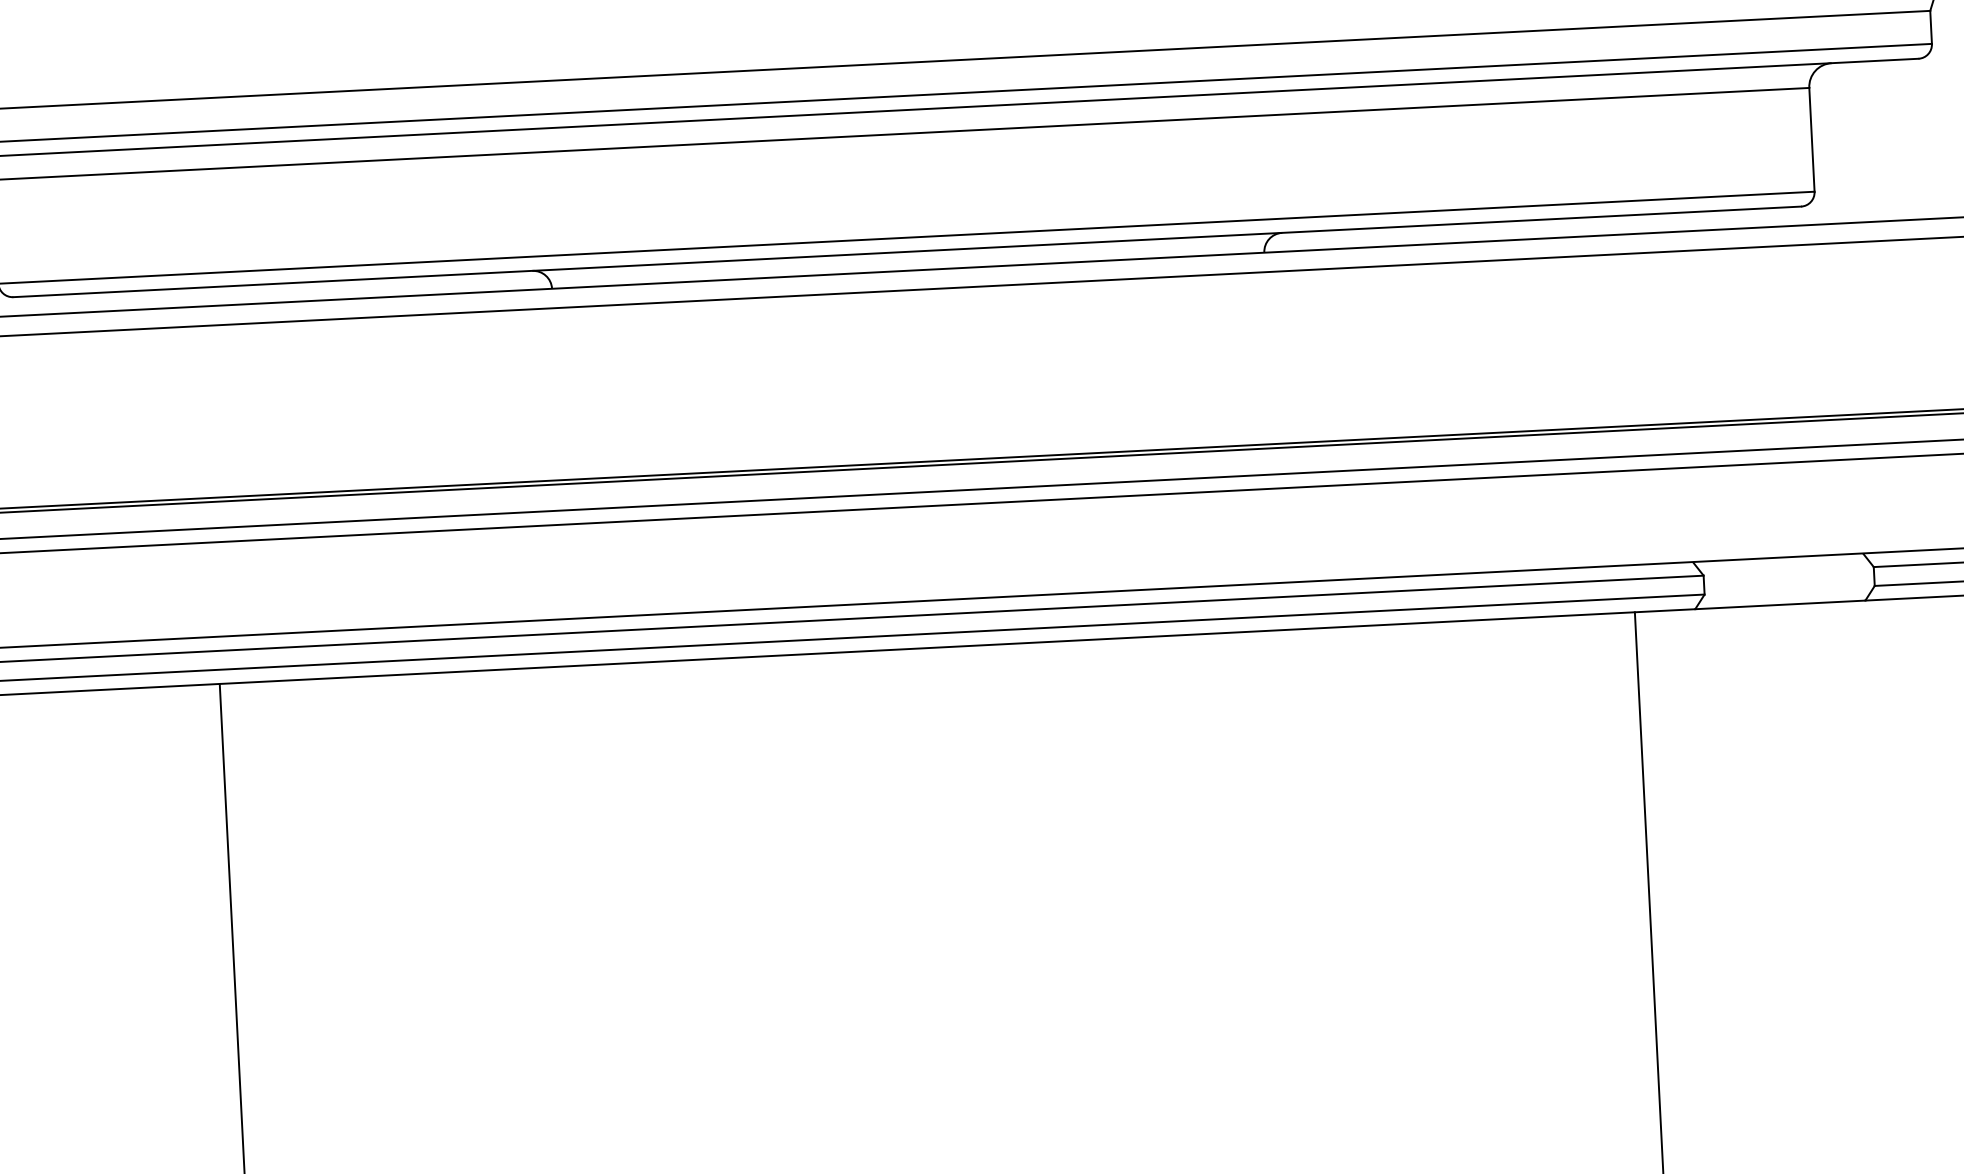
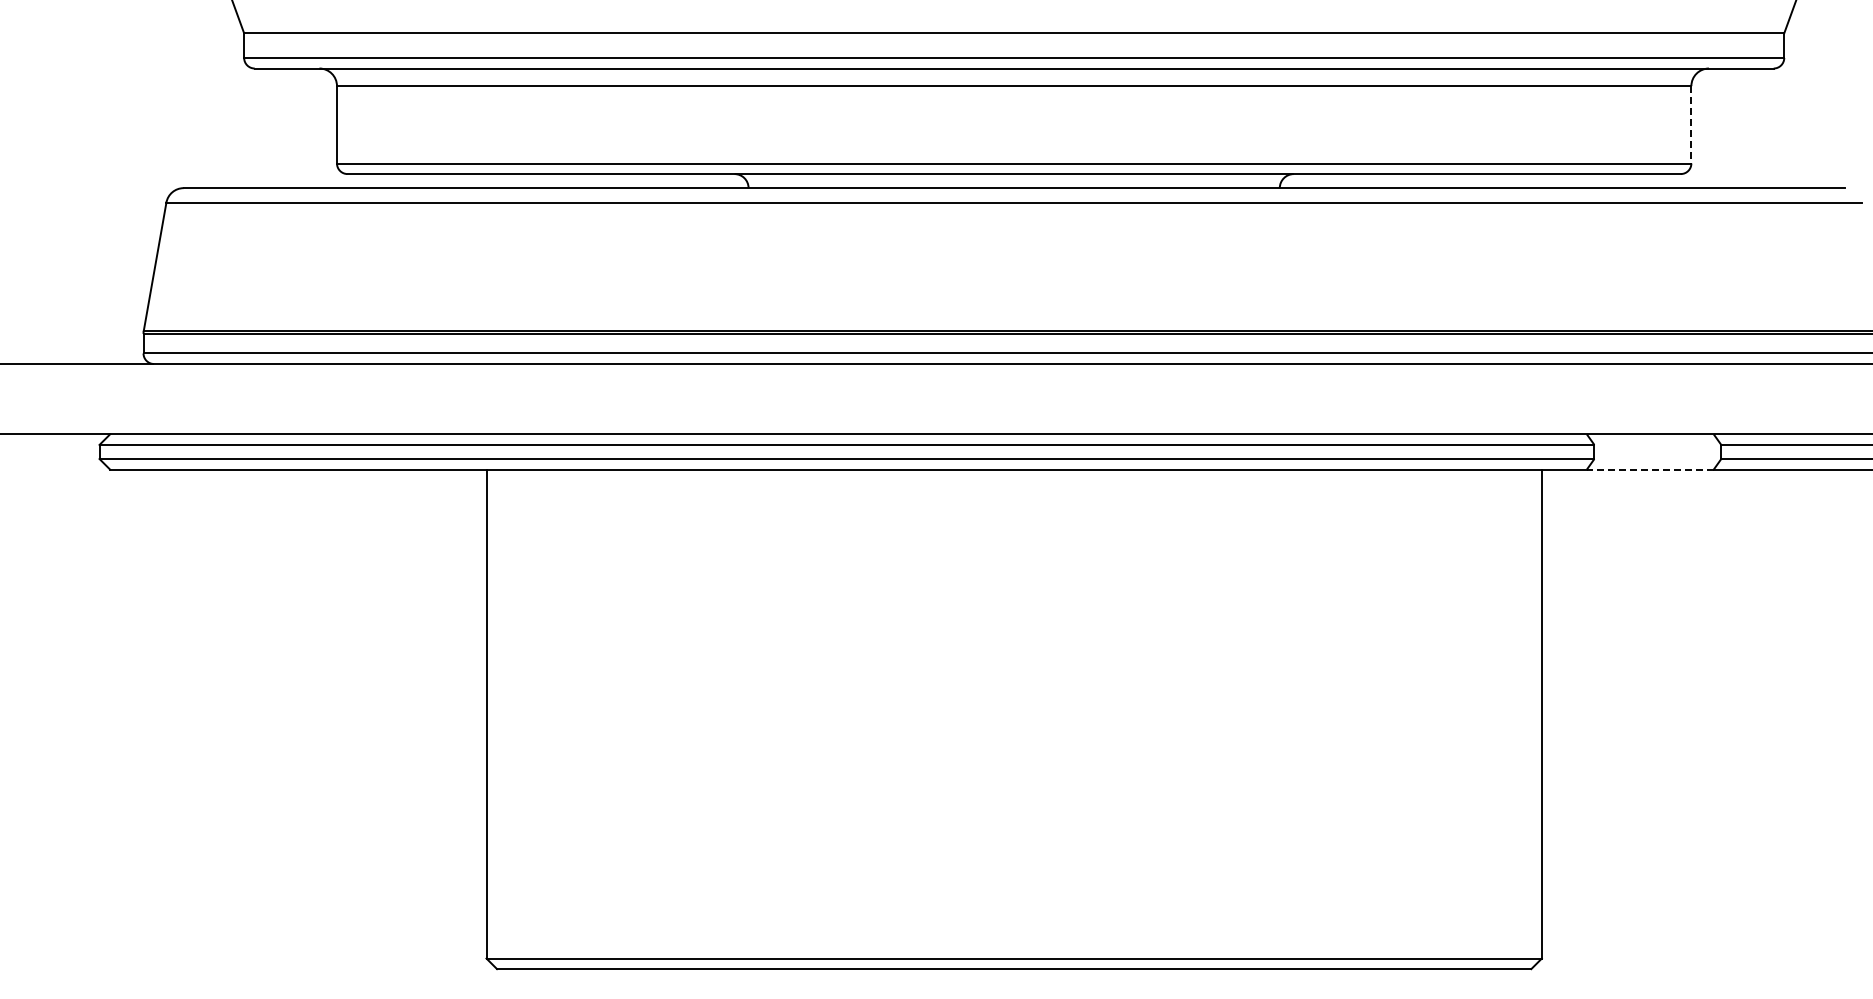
line: (1812, 139) -> (1691, 124), solid -> dashed
line: (1779, 604) -> (1649, 469), solid -> dashed

